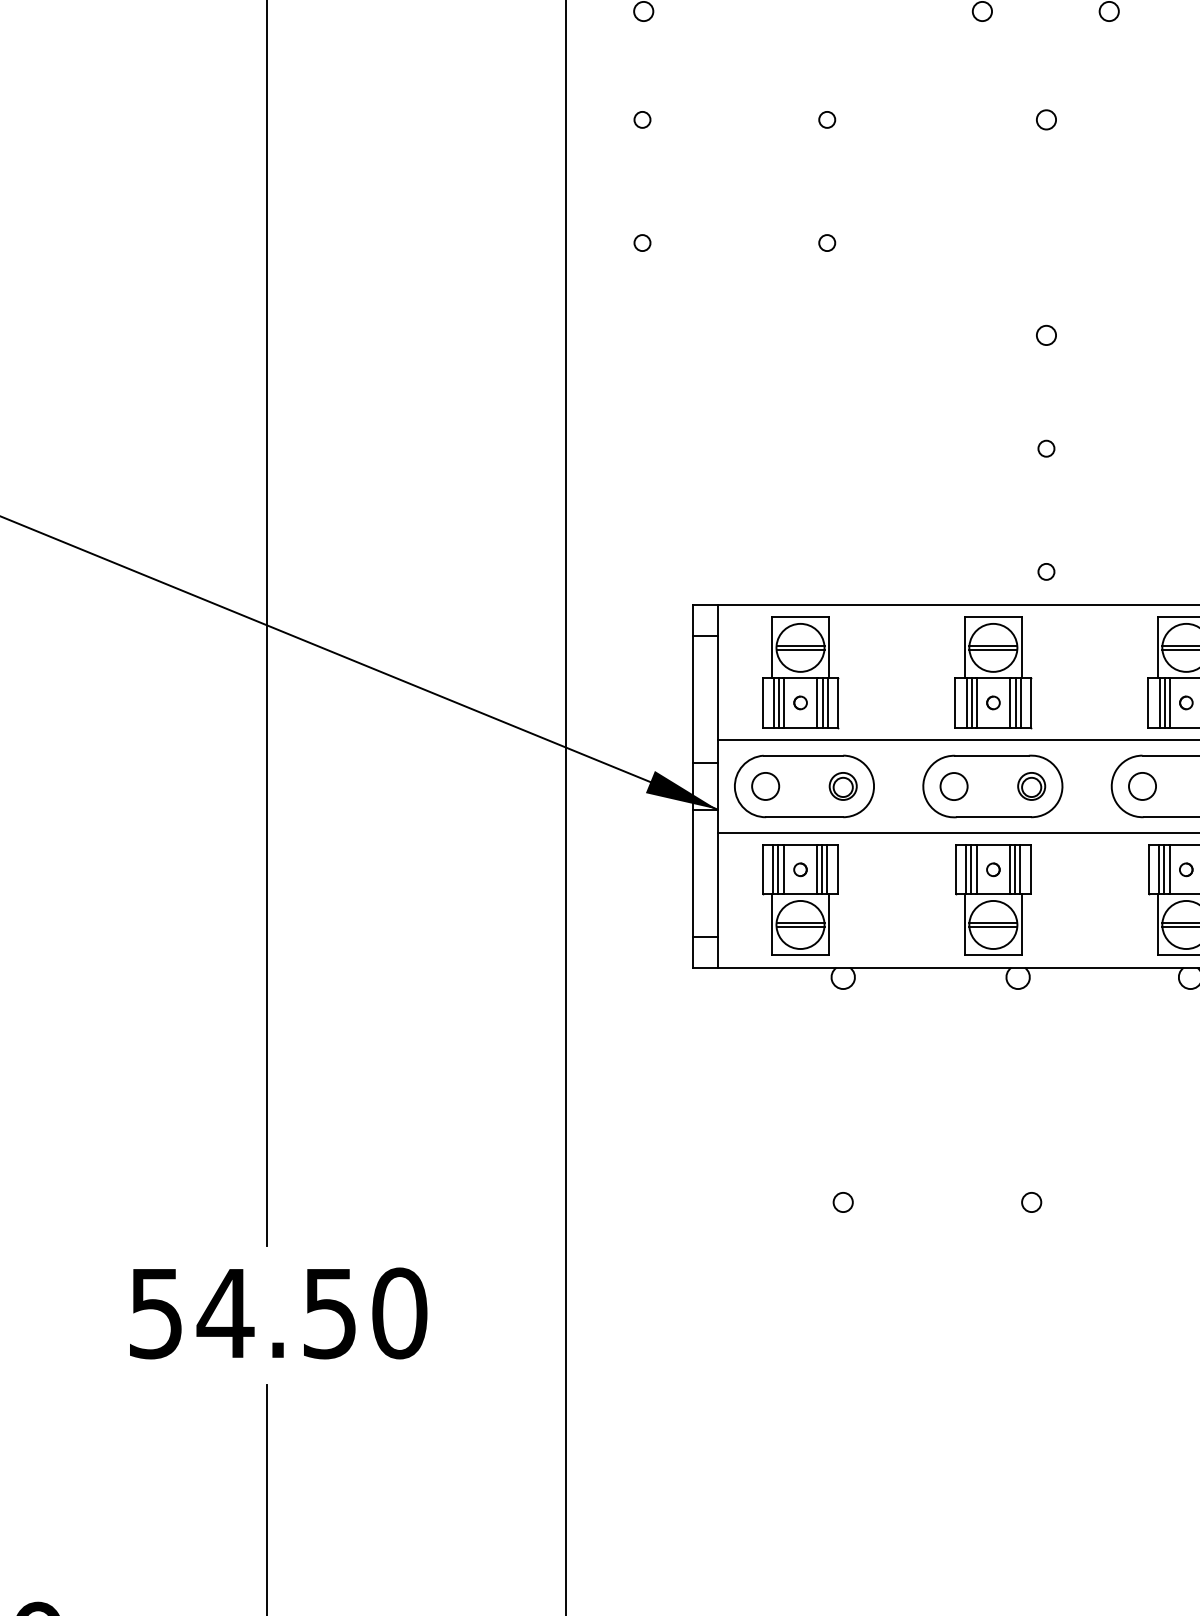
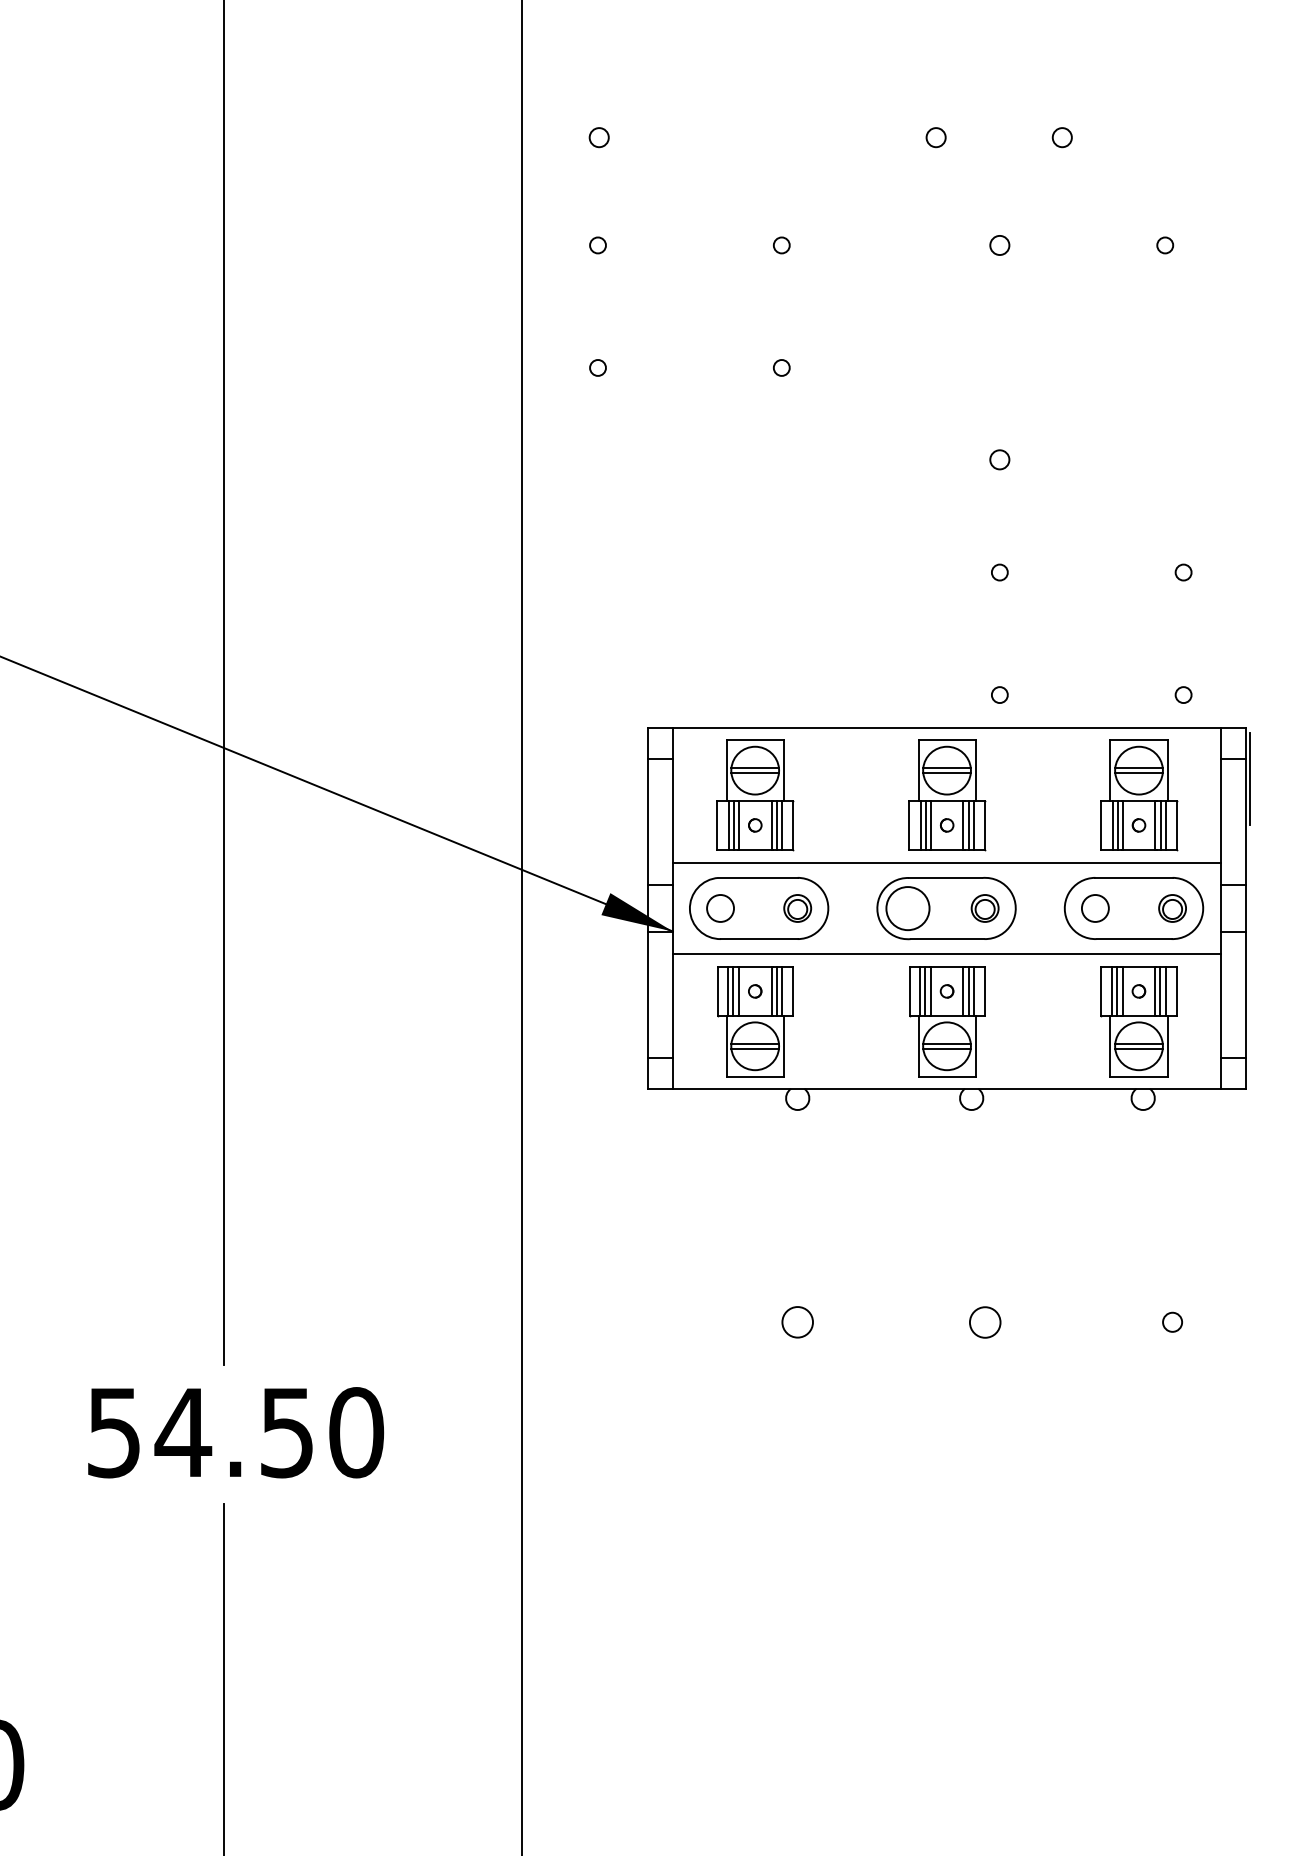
circle: (953, 786) -> (907, 908), size x1.6
circle: (843, 1201) -> (797, 1321), size x1.6
circle: (1031, 1201) -> (984, 1321), size x1.6

